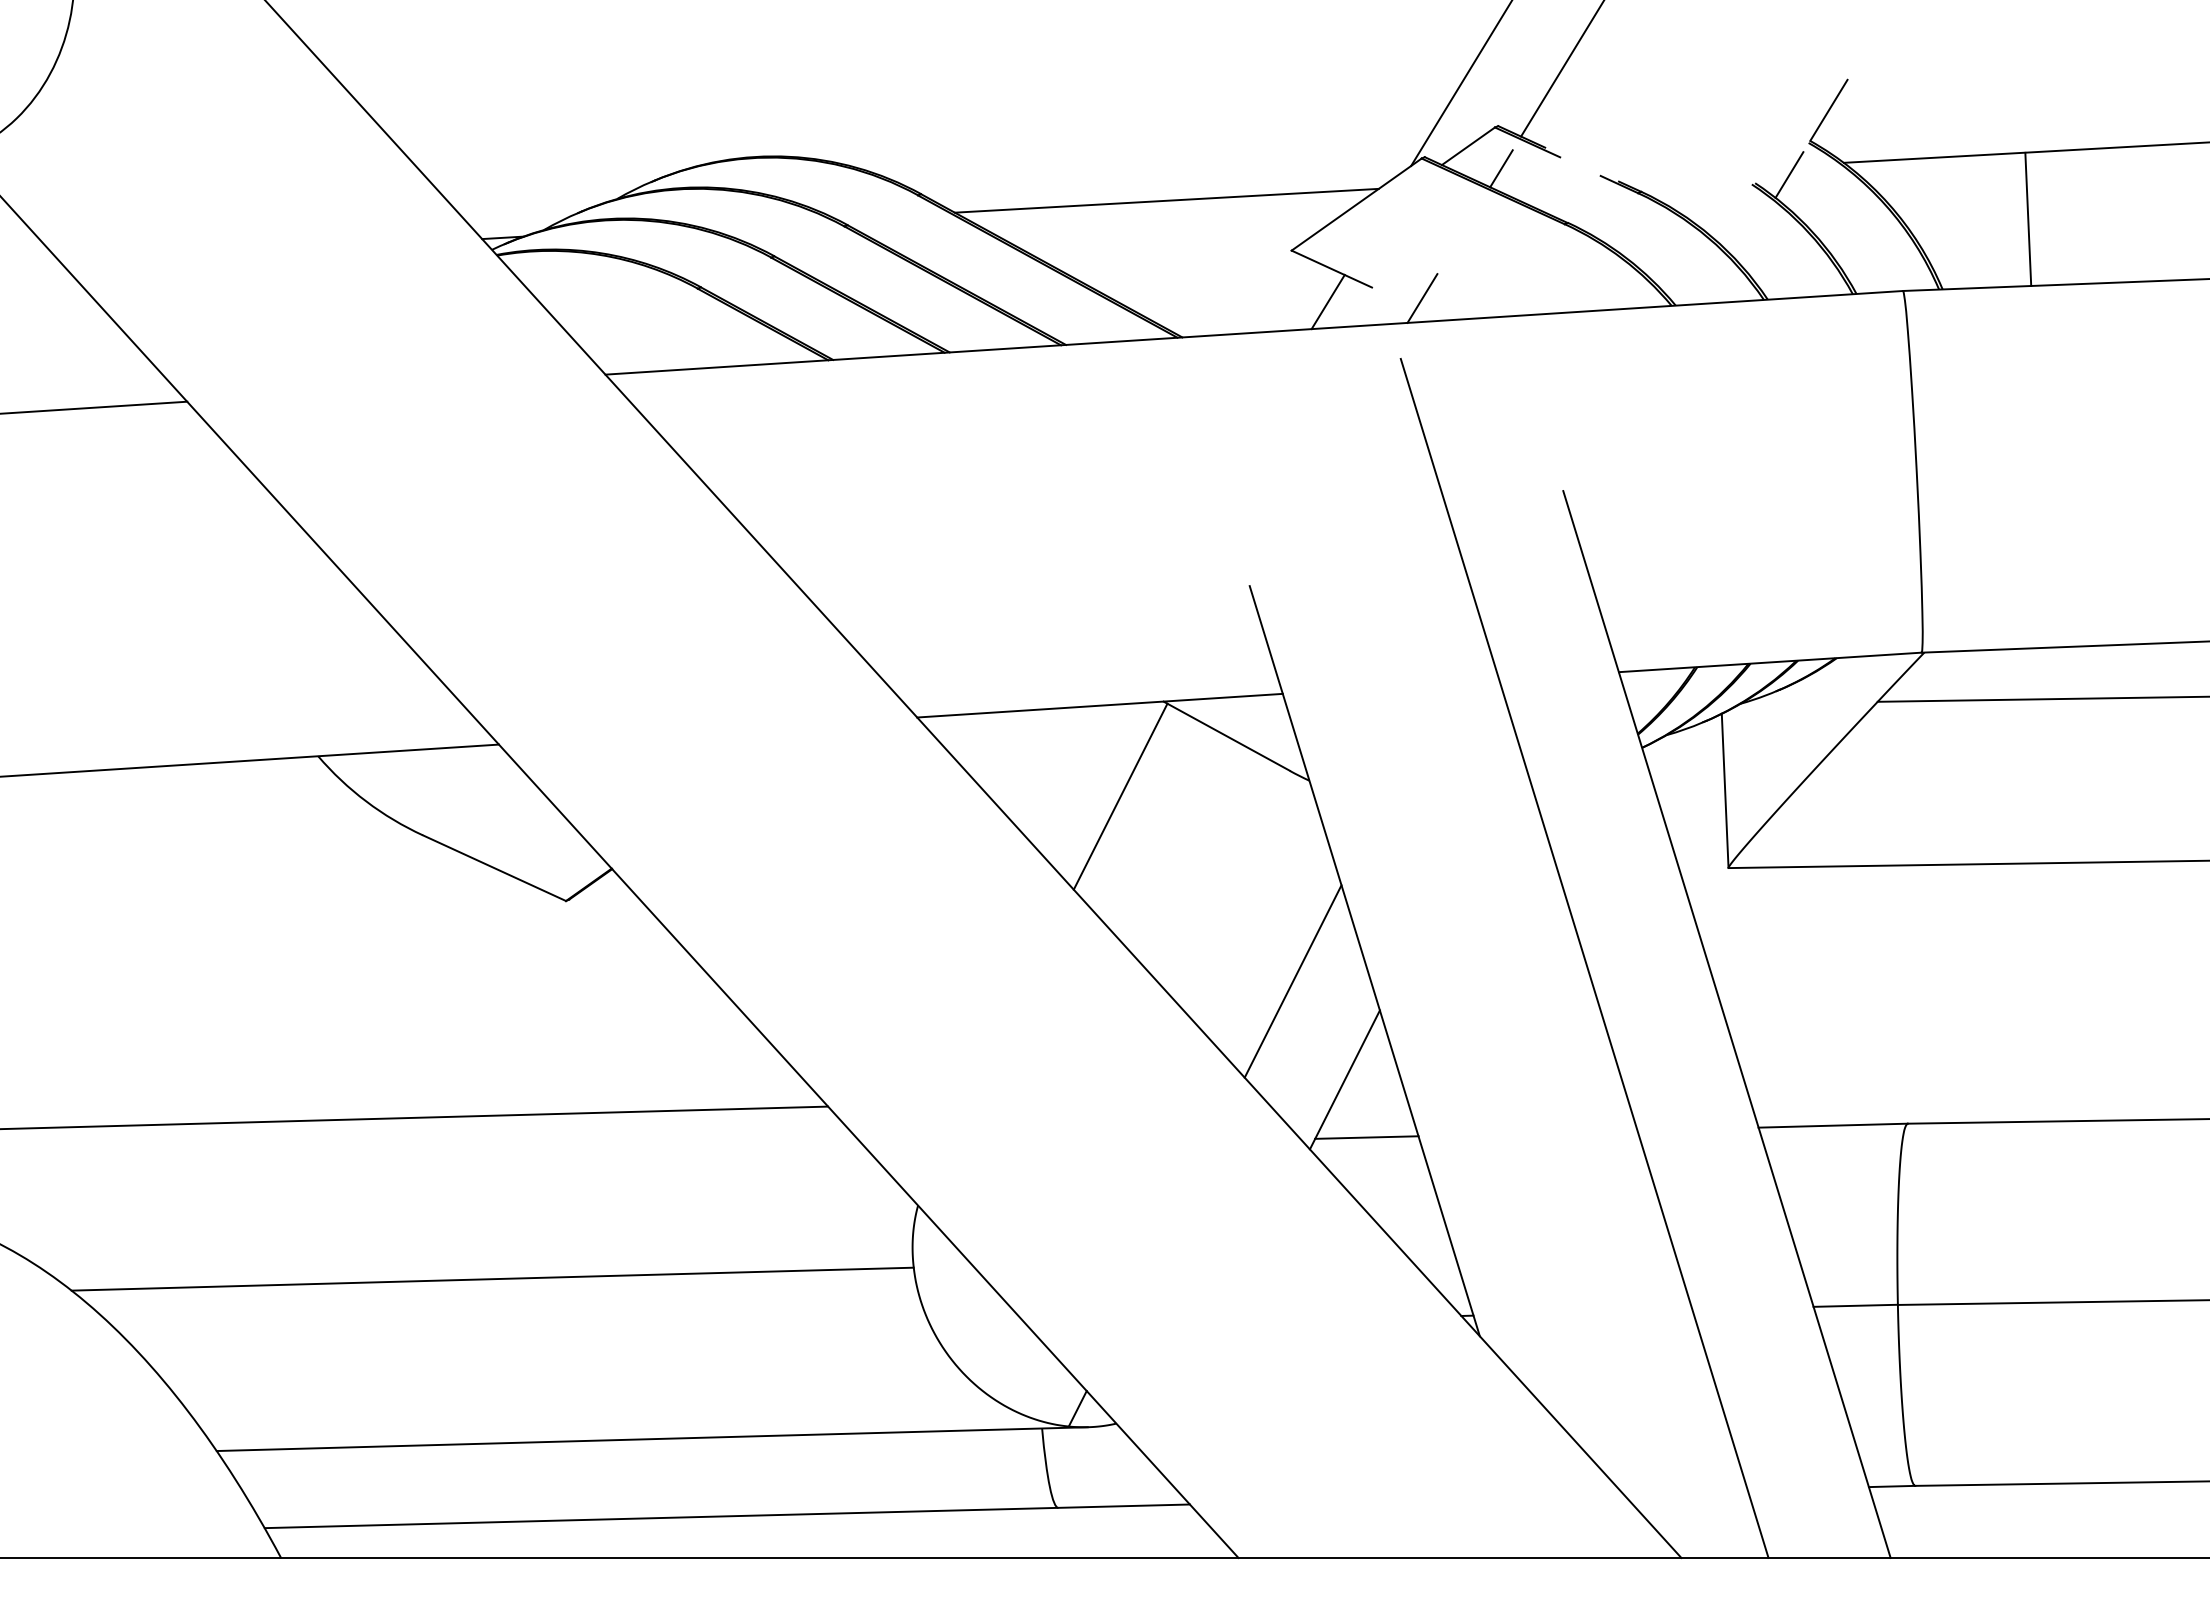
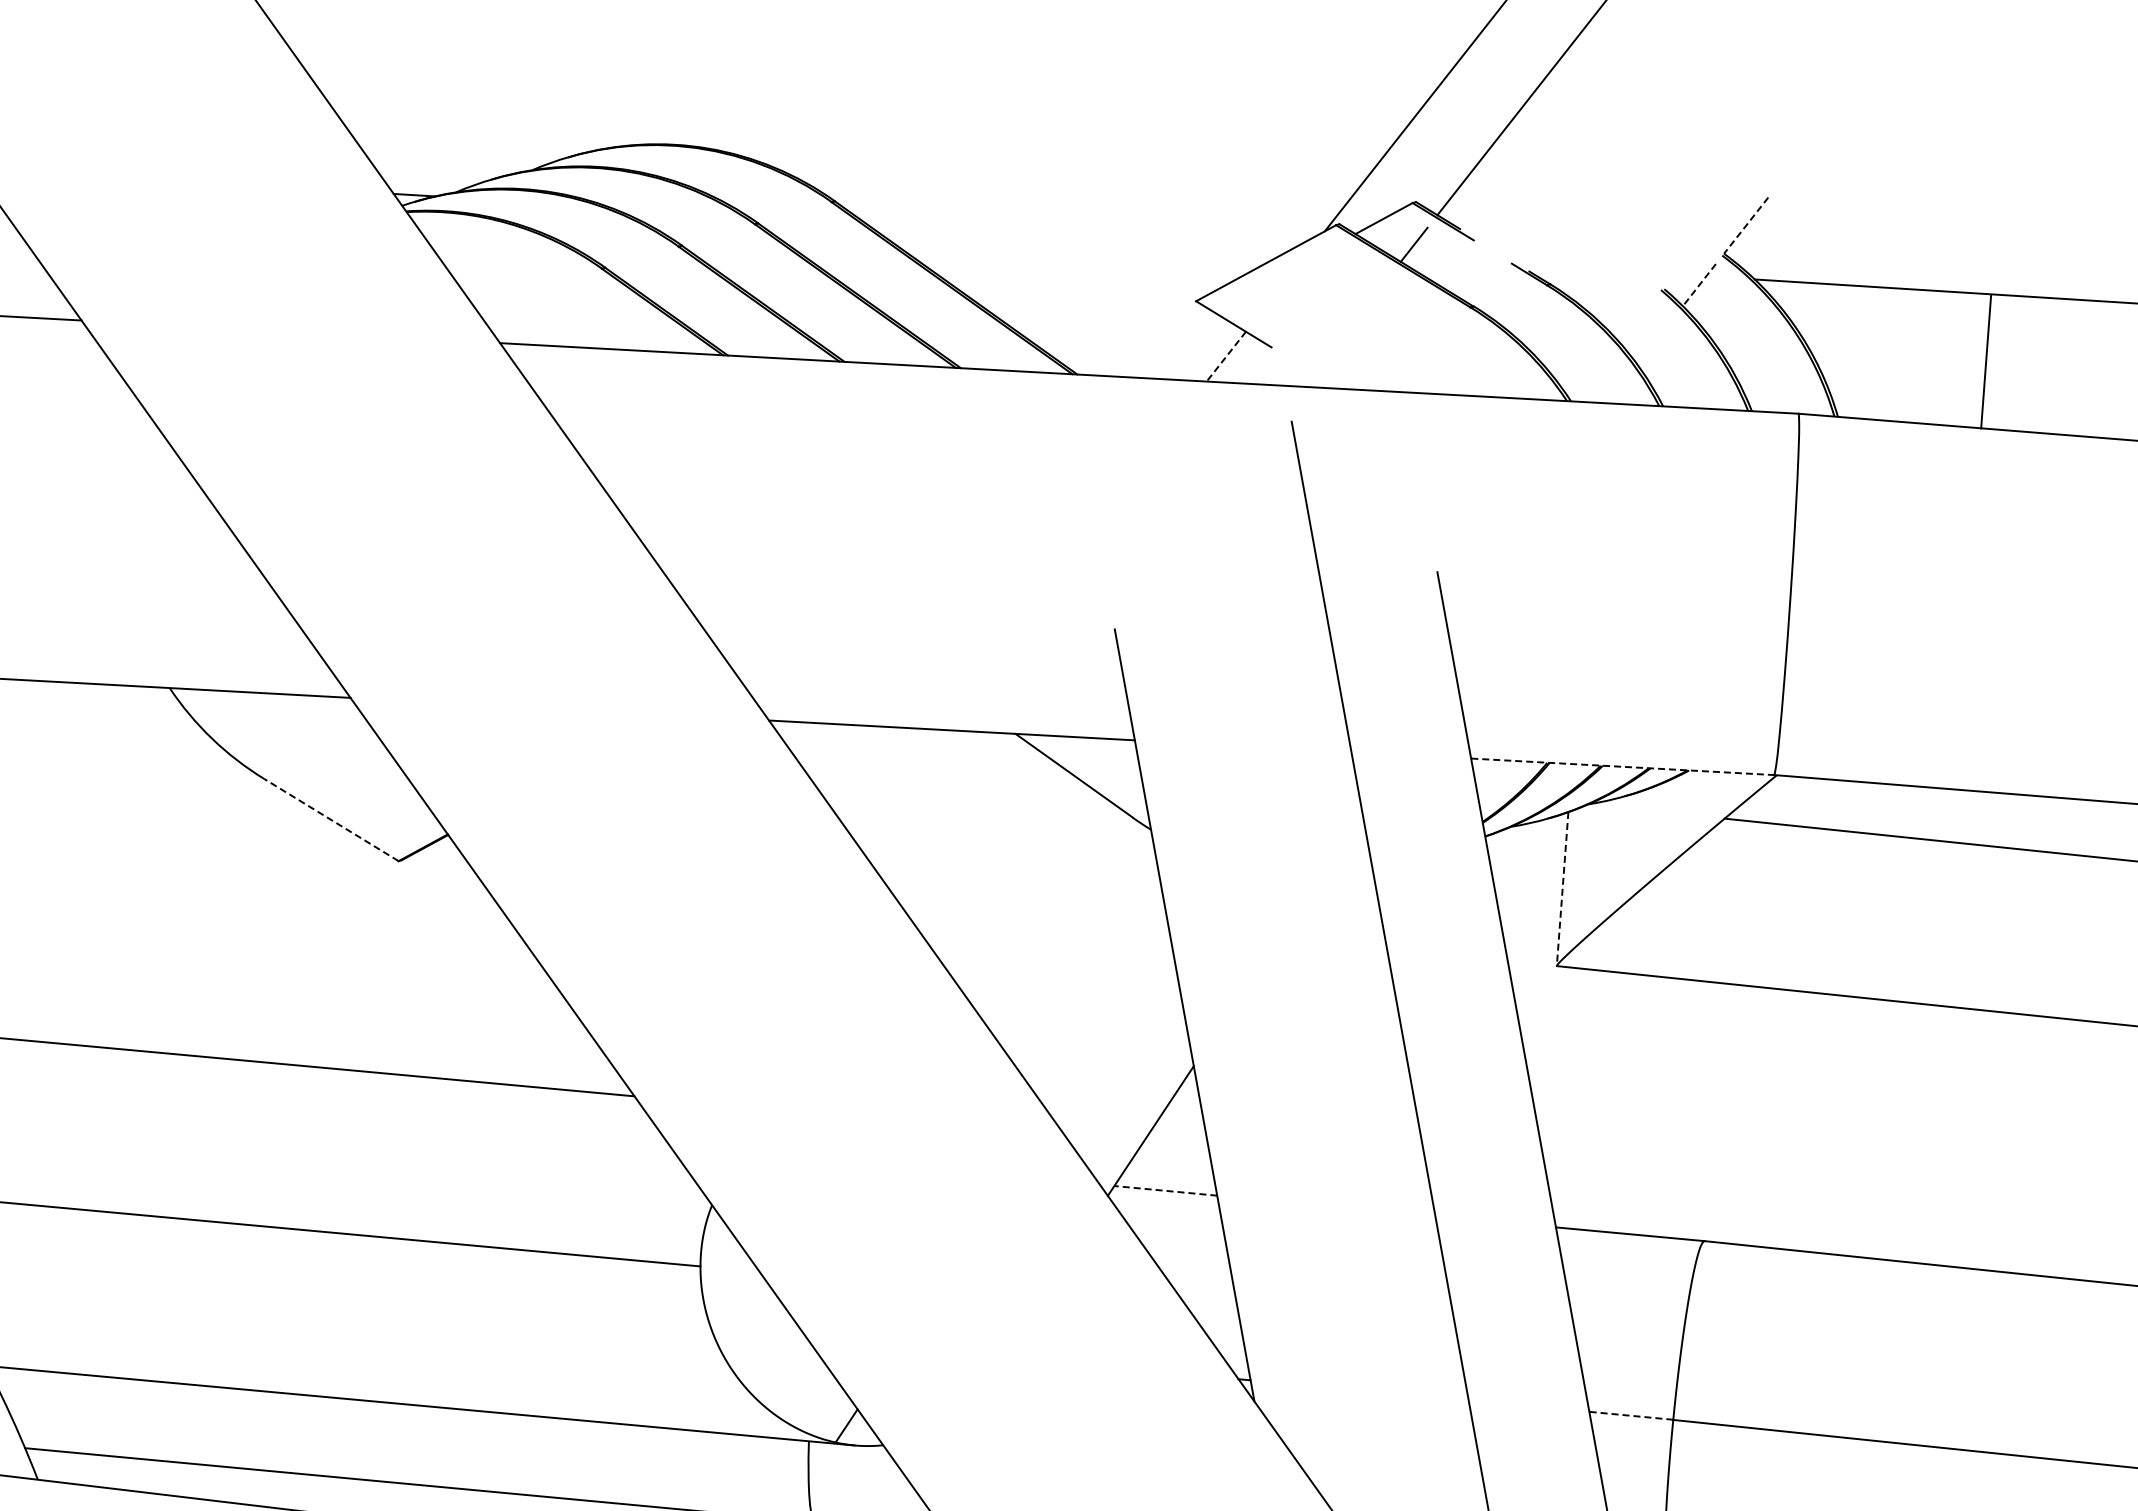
line: (1828, 110) -> (1745, 225), solid -> dashed
line: (1789, 175) -> (1699, 285), solid -> dashed
line: (1166, 200) -> (1077, 236), removed
line: (2028, 218) -> (1986, 361), moved
line: (1422, 298) -> (1320, 364), removed
line: (1328, 302) -> (1226, 357), solid -> dashed
line: (1770, 662) -> (1622, 766), solid -> dashed
line: (1725, 791) -> (1562, 889), solid -> dashed
line: (1120, 796) -> (961, 823), removed
line: (494, 868) -> (331, 820), solid -> dashed
line: (1292, 981) -> (1110, 1027), removed
line: (1366, 1137) -> (1165, 1190), solid -> dashed
line: (1855, 1305) -> (1631, 1415), solid -> dashed

